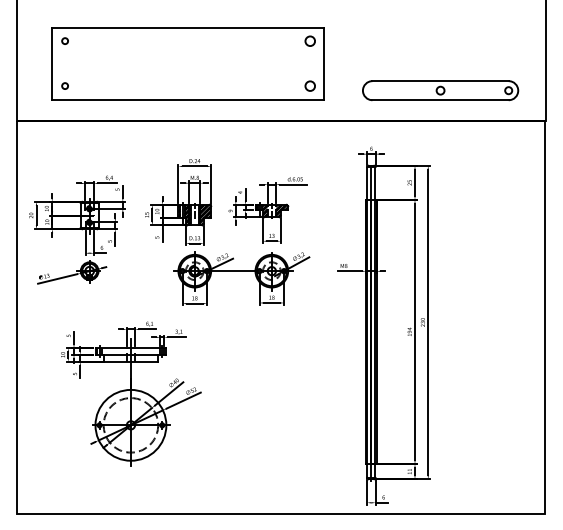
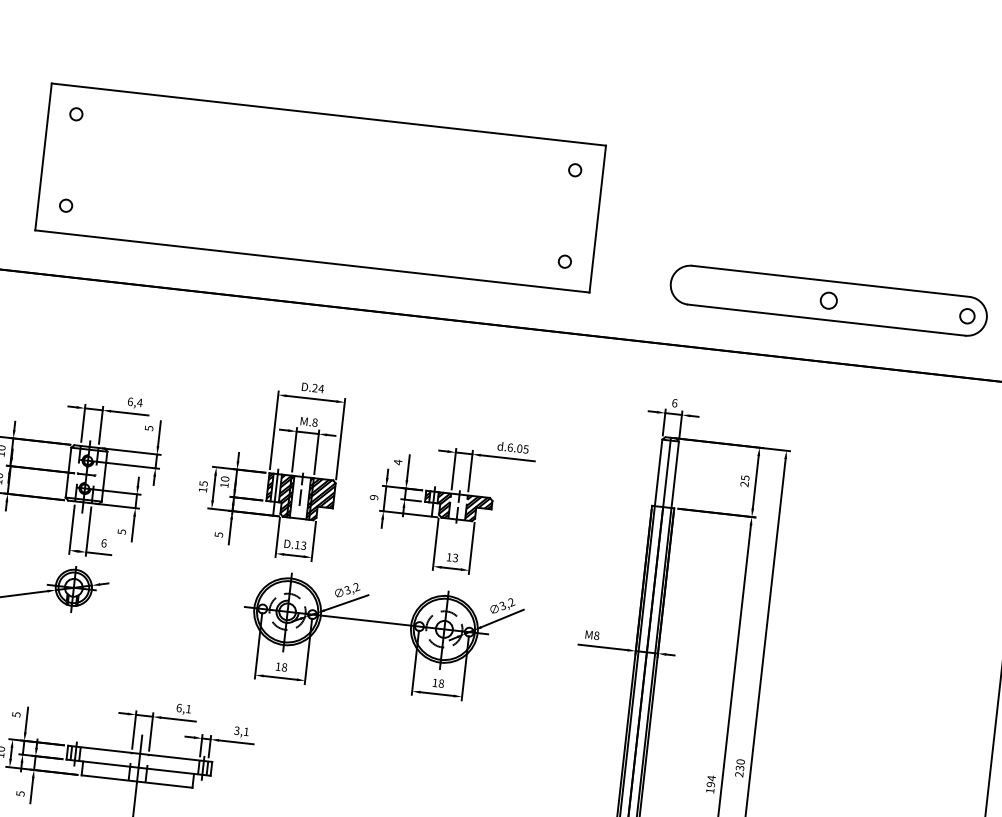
circle: (310, 40) -> (575, 168), size x0.62
circle: (310, 85) -> (565, 260), size x0.62

